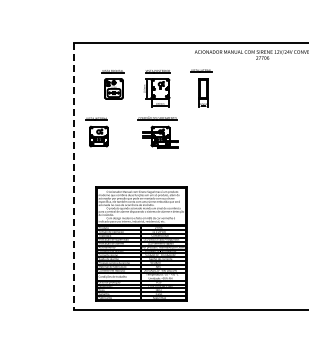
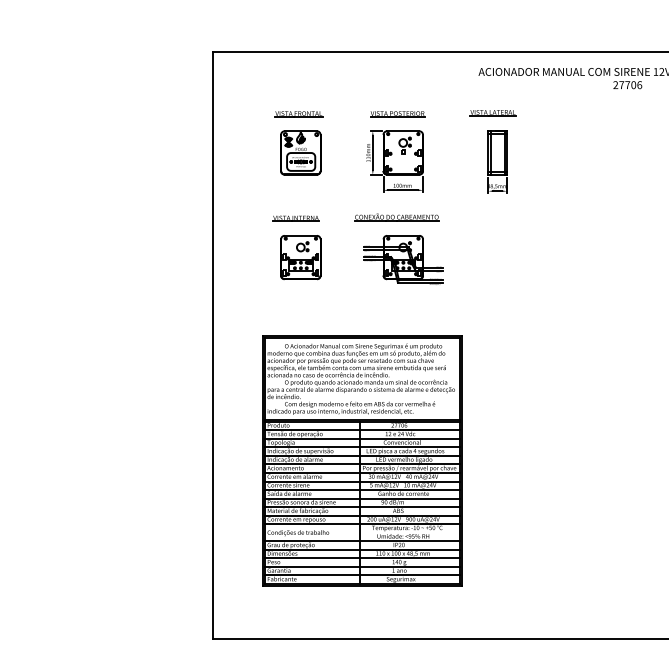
part: (96, 132) -> (295, 248), moved
line: (74, 176) -> (214, 345), dashed -> solid
part: (141, 243) -> (361, 459), moved

